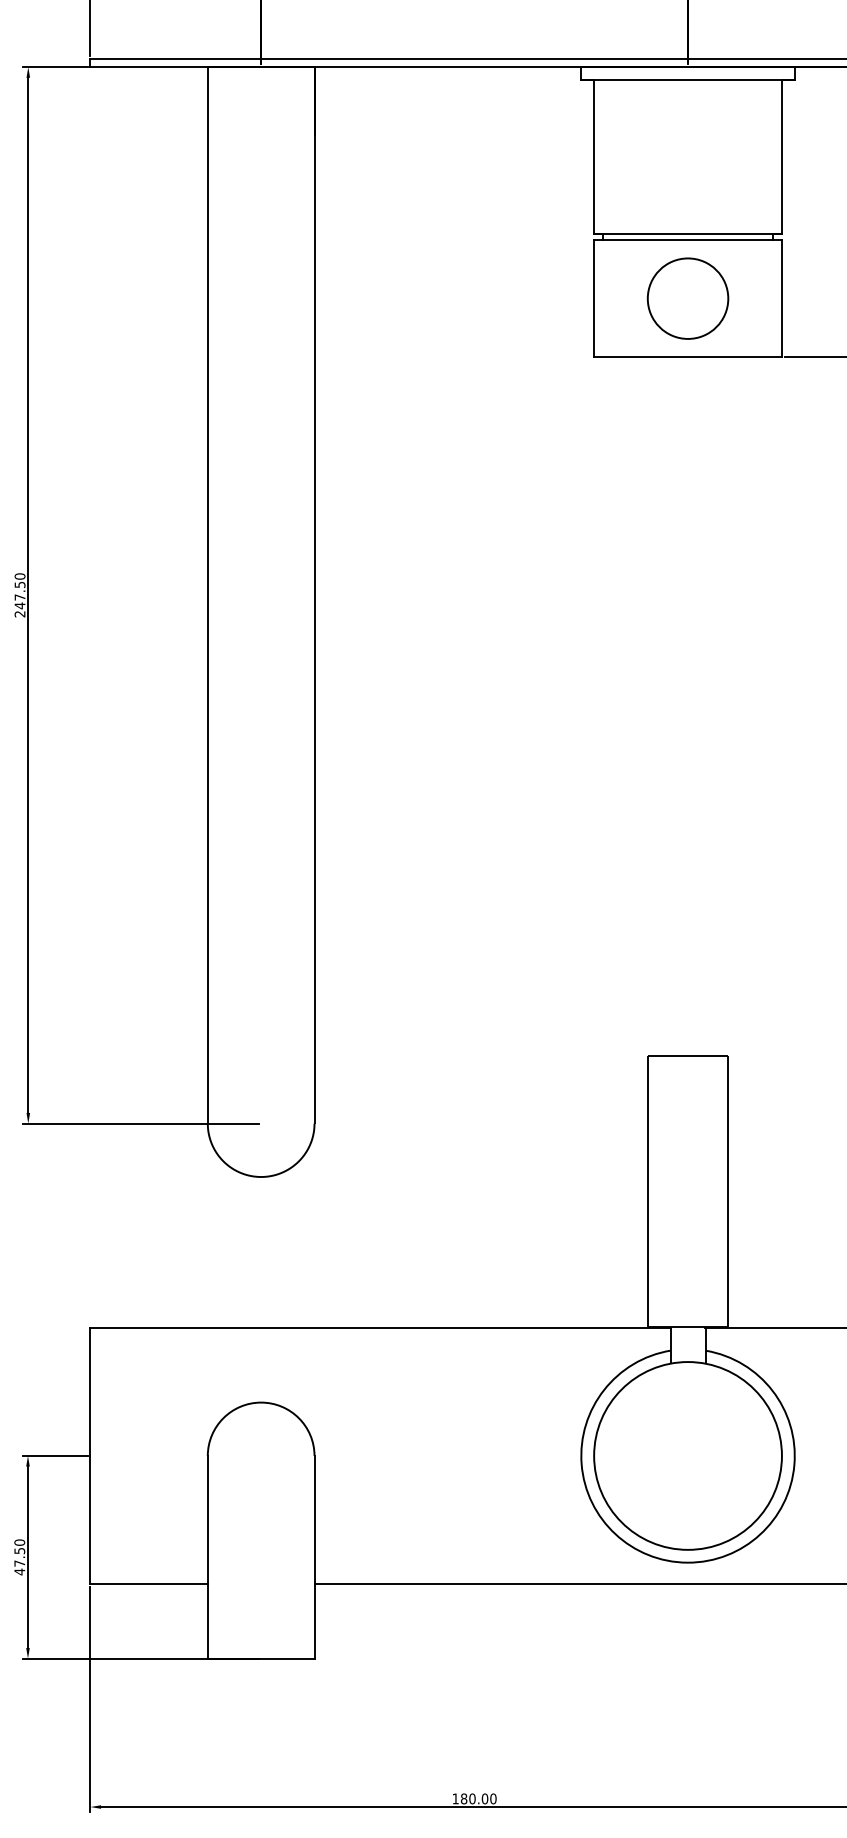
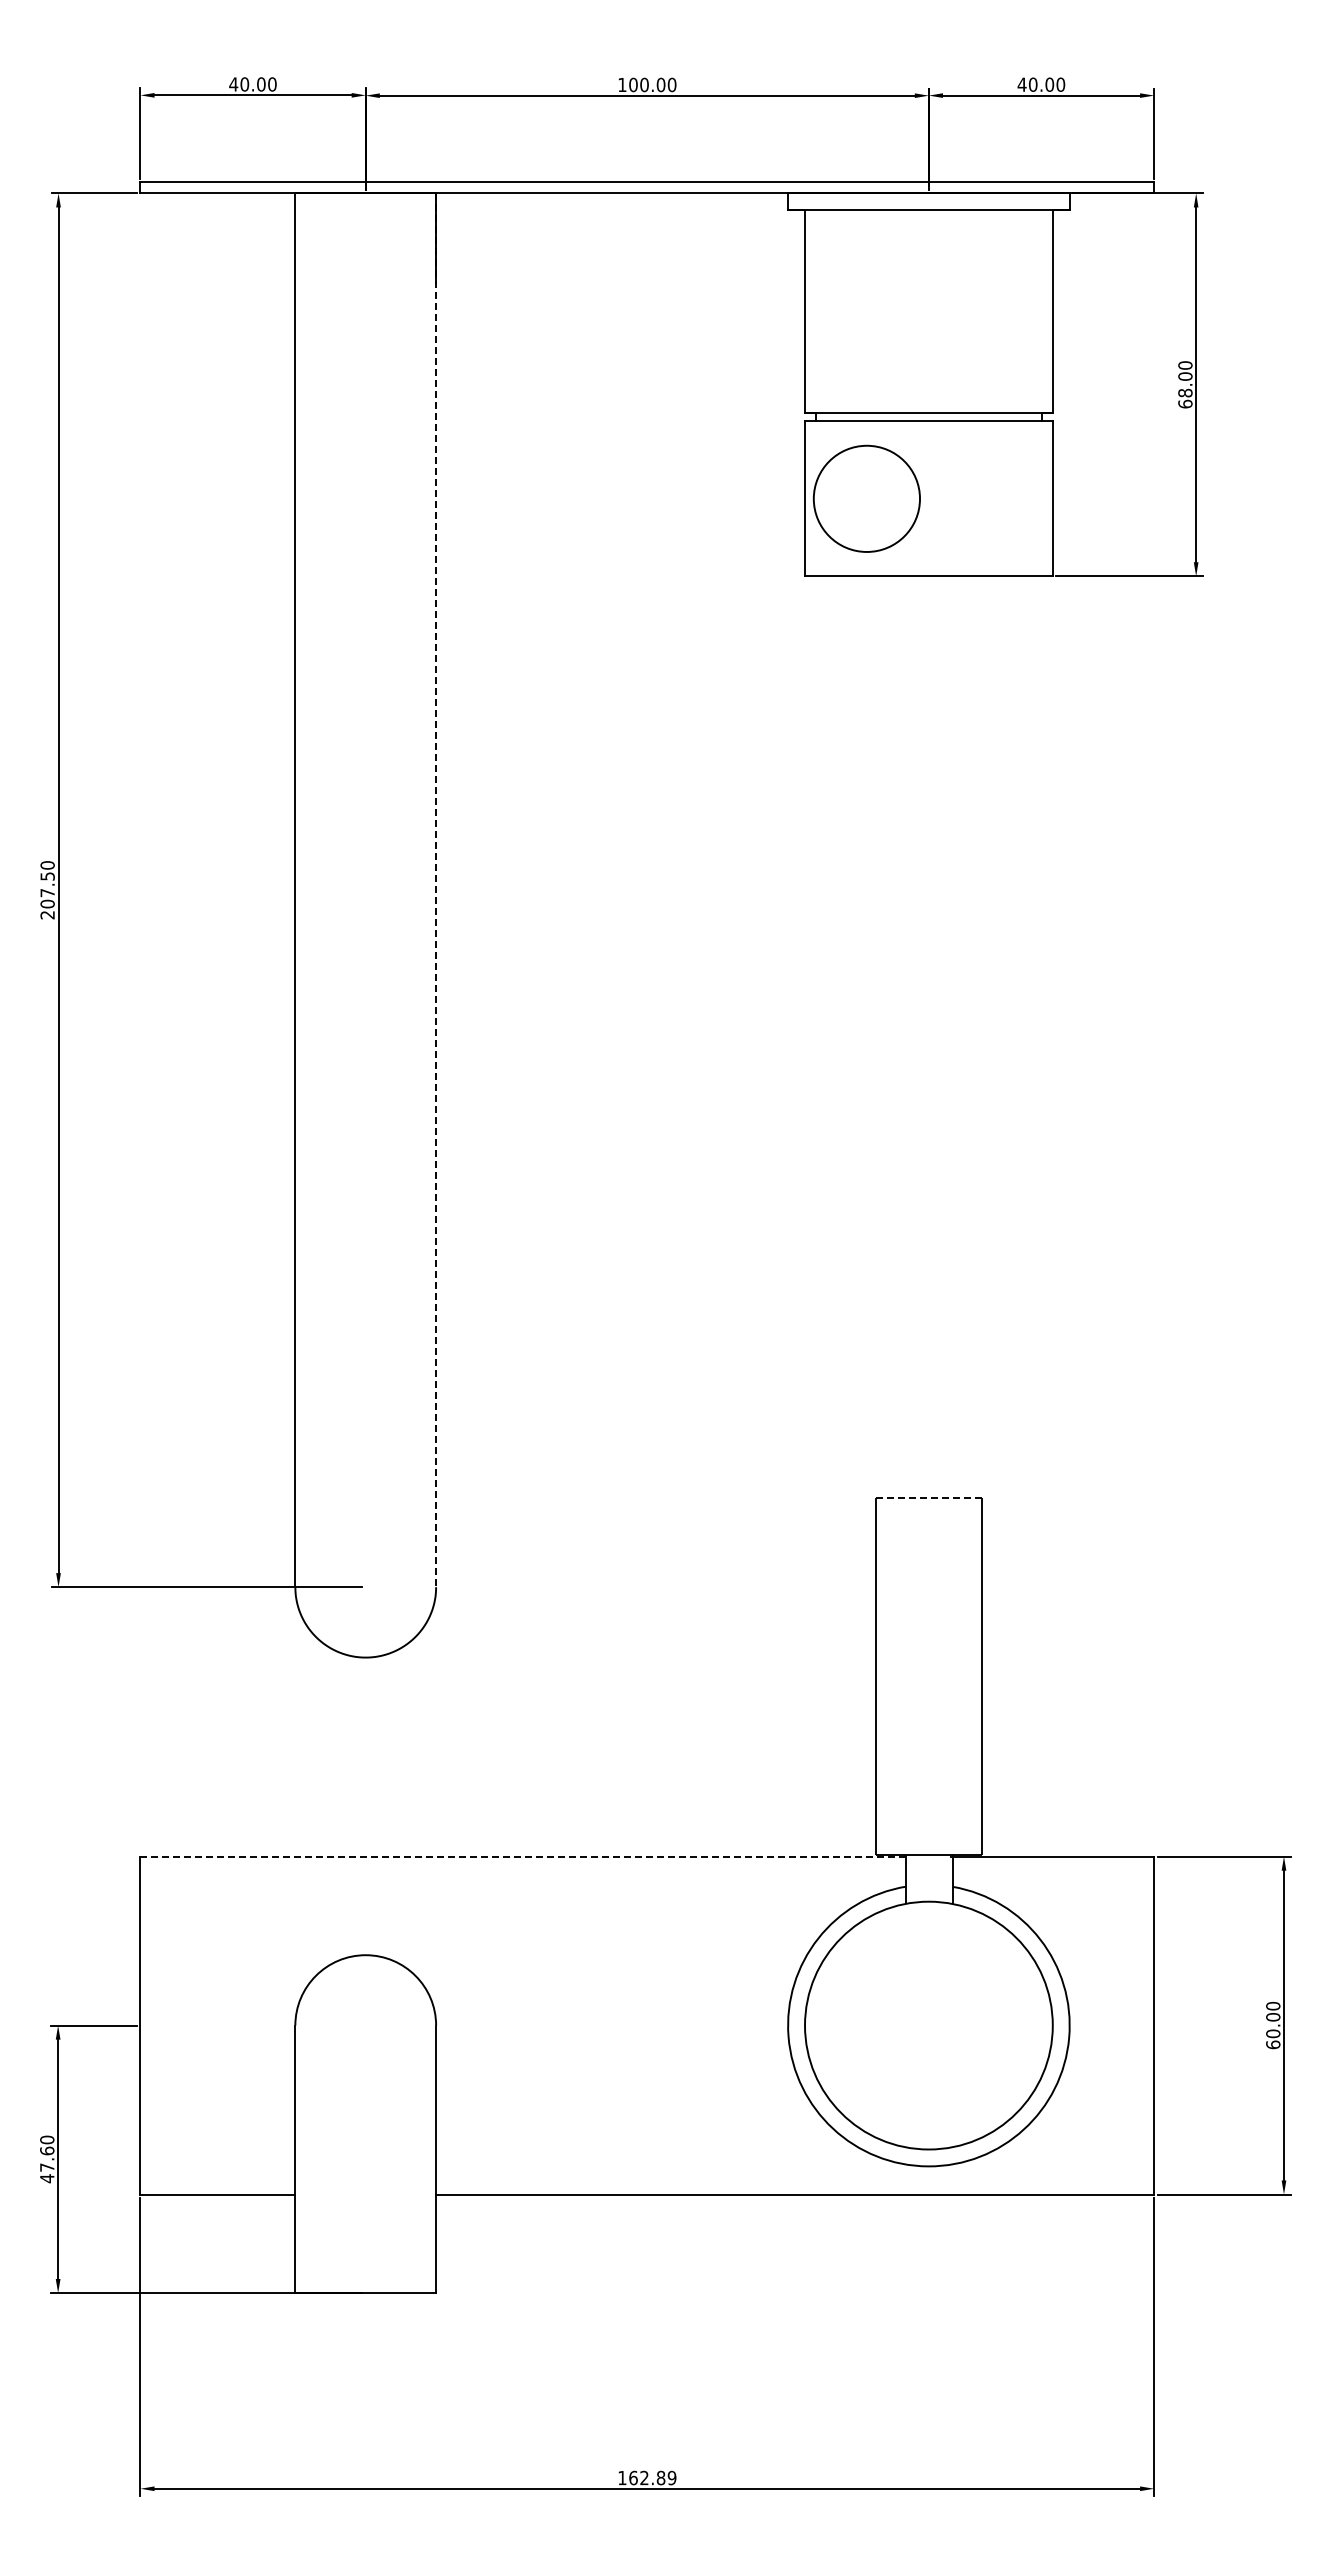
circle: (687, 298) -> (866, 498), moved
line: (314, 595) -> (436, 890), solid -> dashed
text: (19, 605) -> (47, 903), 247.50 -> 207.50
line: (688, 1056) -> (929, 1498), solid -> dashed
line: (380, 1327) -> (523, 1856), solid -> dashed
text: (19, 1550) -> (47, 2150), 47.50 -> 47.60
text: (478, 1798) -> (652, 2477), 180.00 -> 162.89

